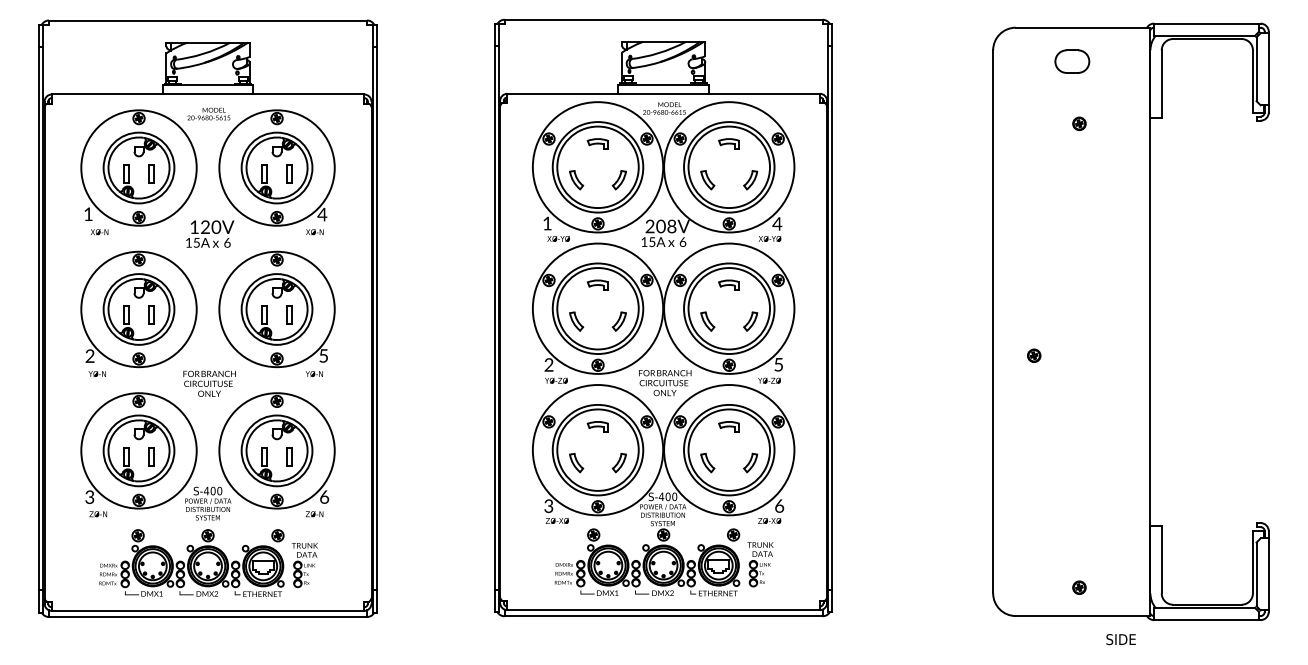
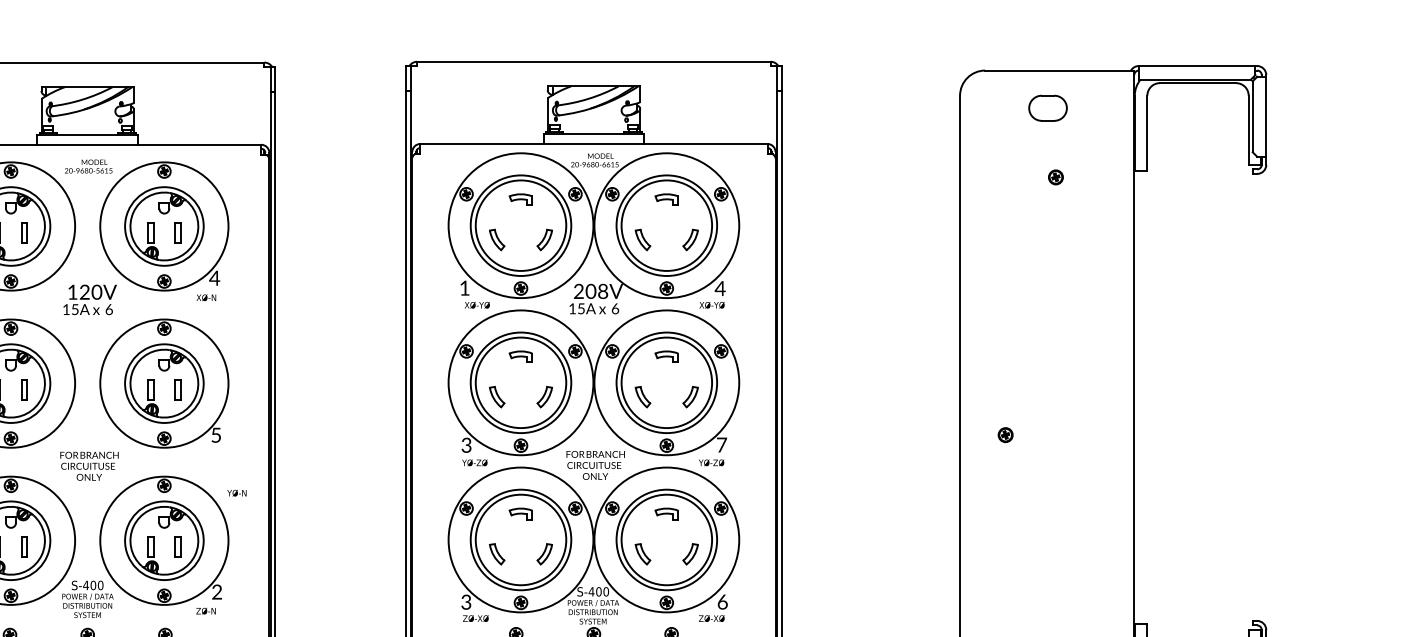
text: (778, 364) -> (721, 444), 5 -> 7
text: (548, 366) -> (465, 447), 2 -> 3
text: (313, 373) -> (235, 492), moved
text: (324, 496) -> (217, 591), 6 -> 2

